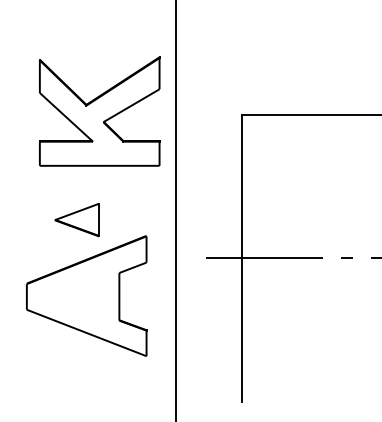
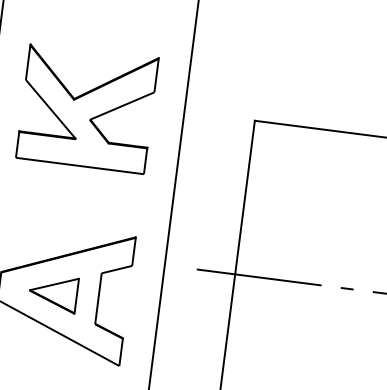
part: (99, 111) -> (87, 107), moved
part: (76, 220) -> (52, 293), moved

